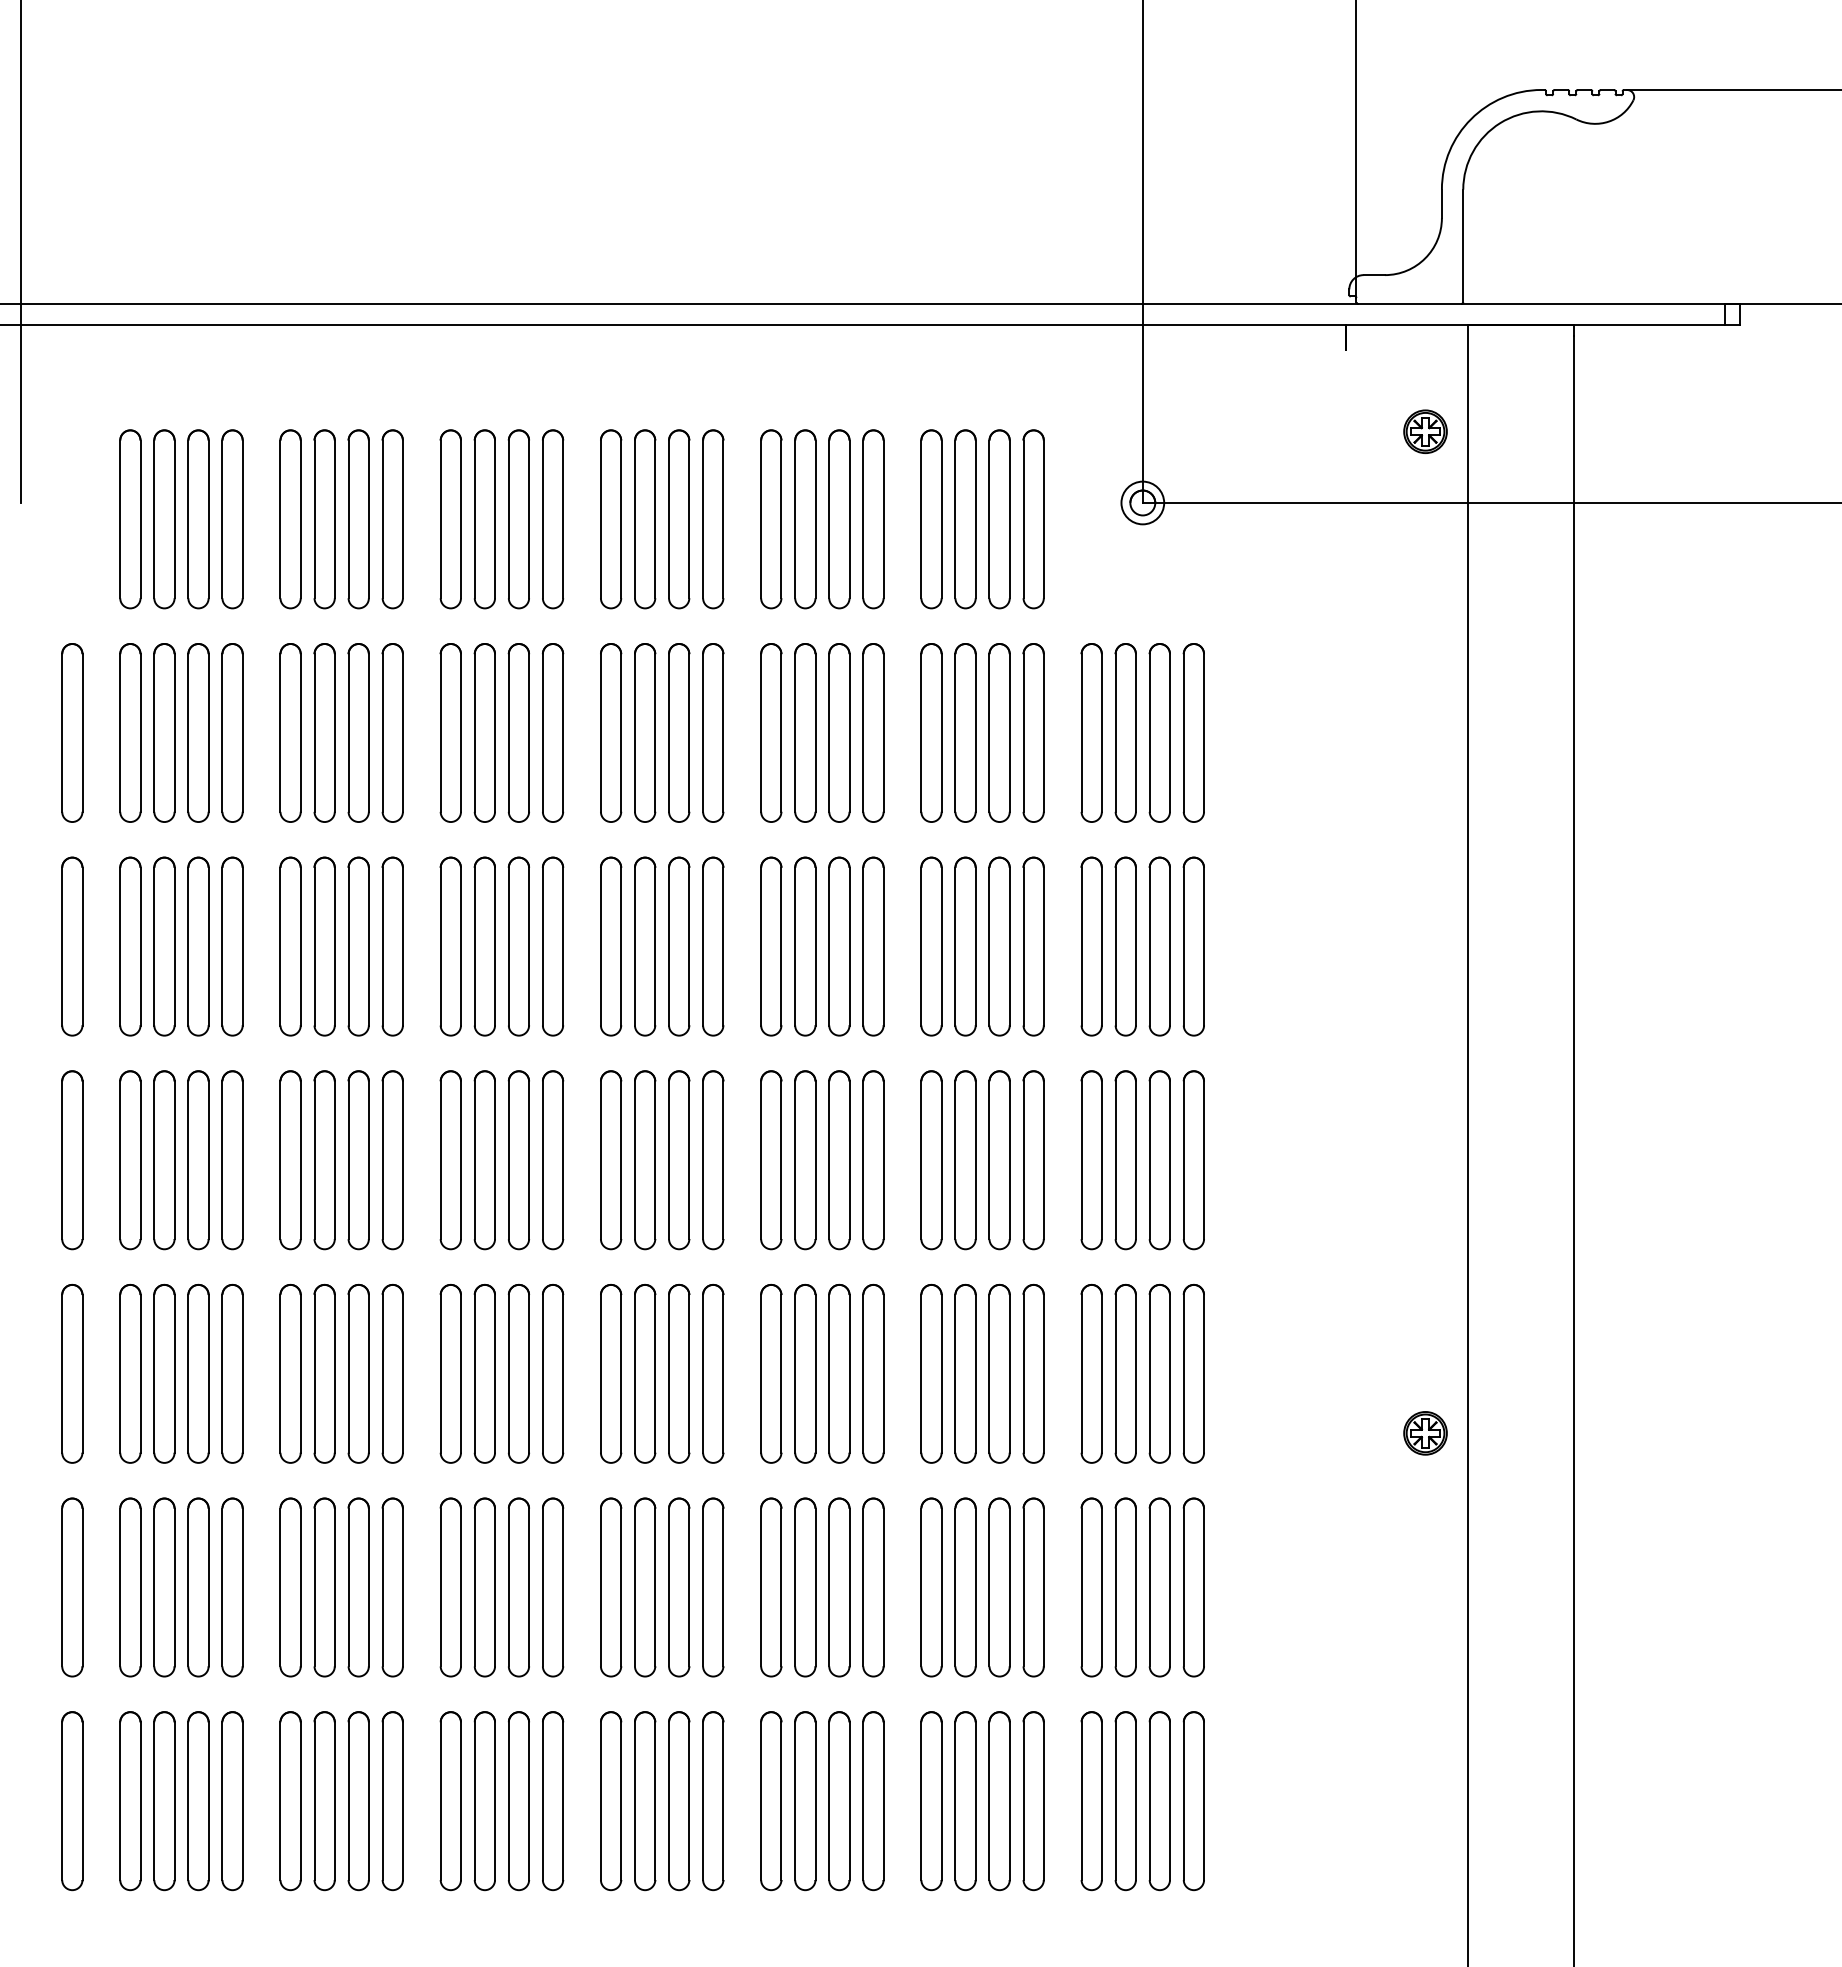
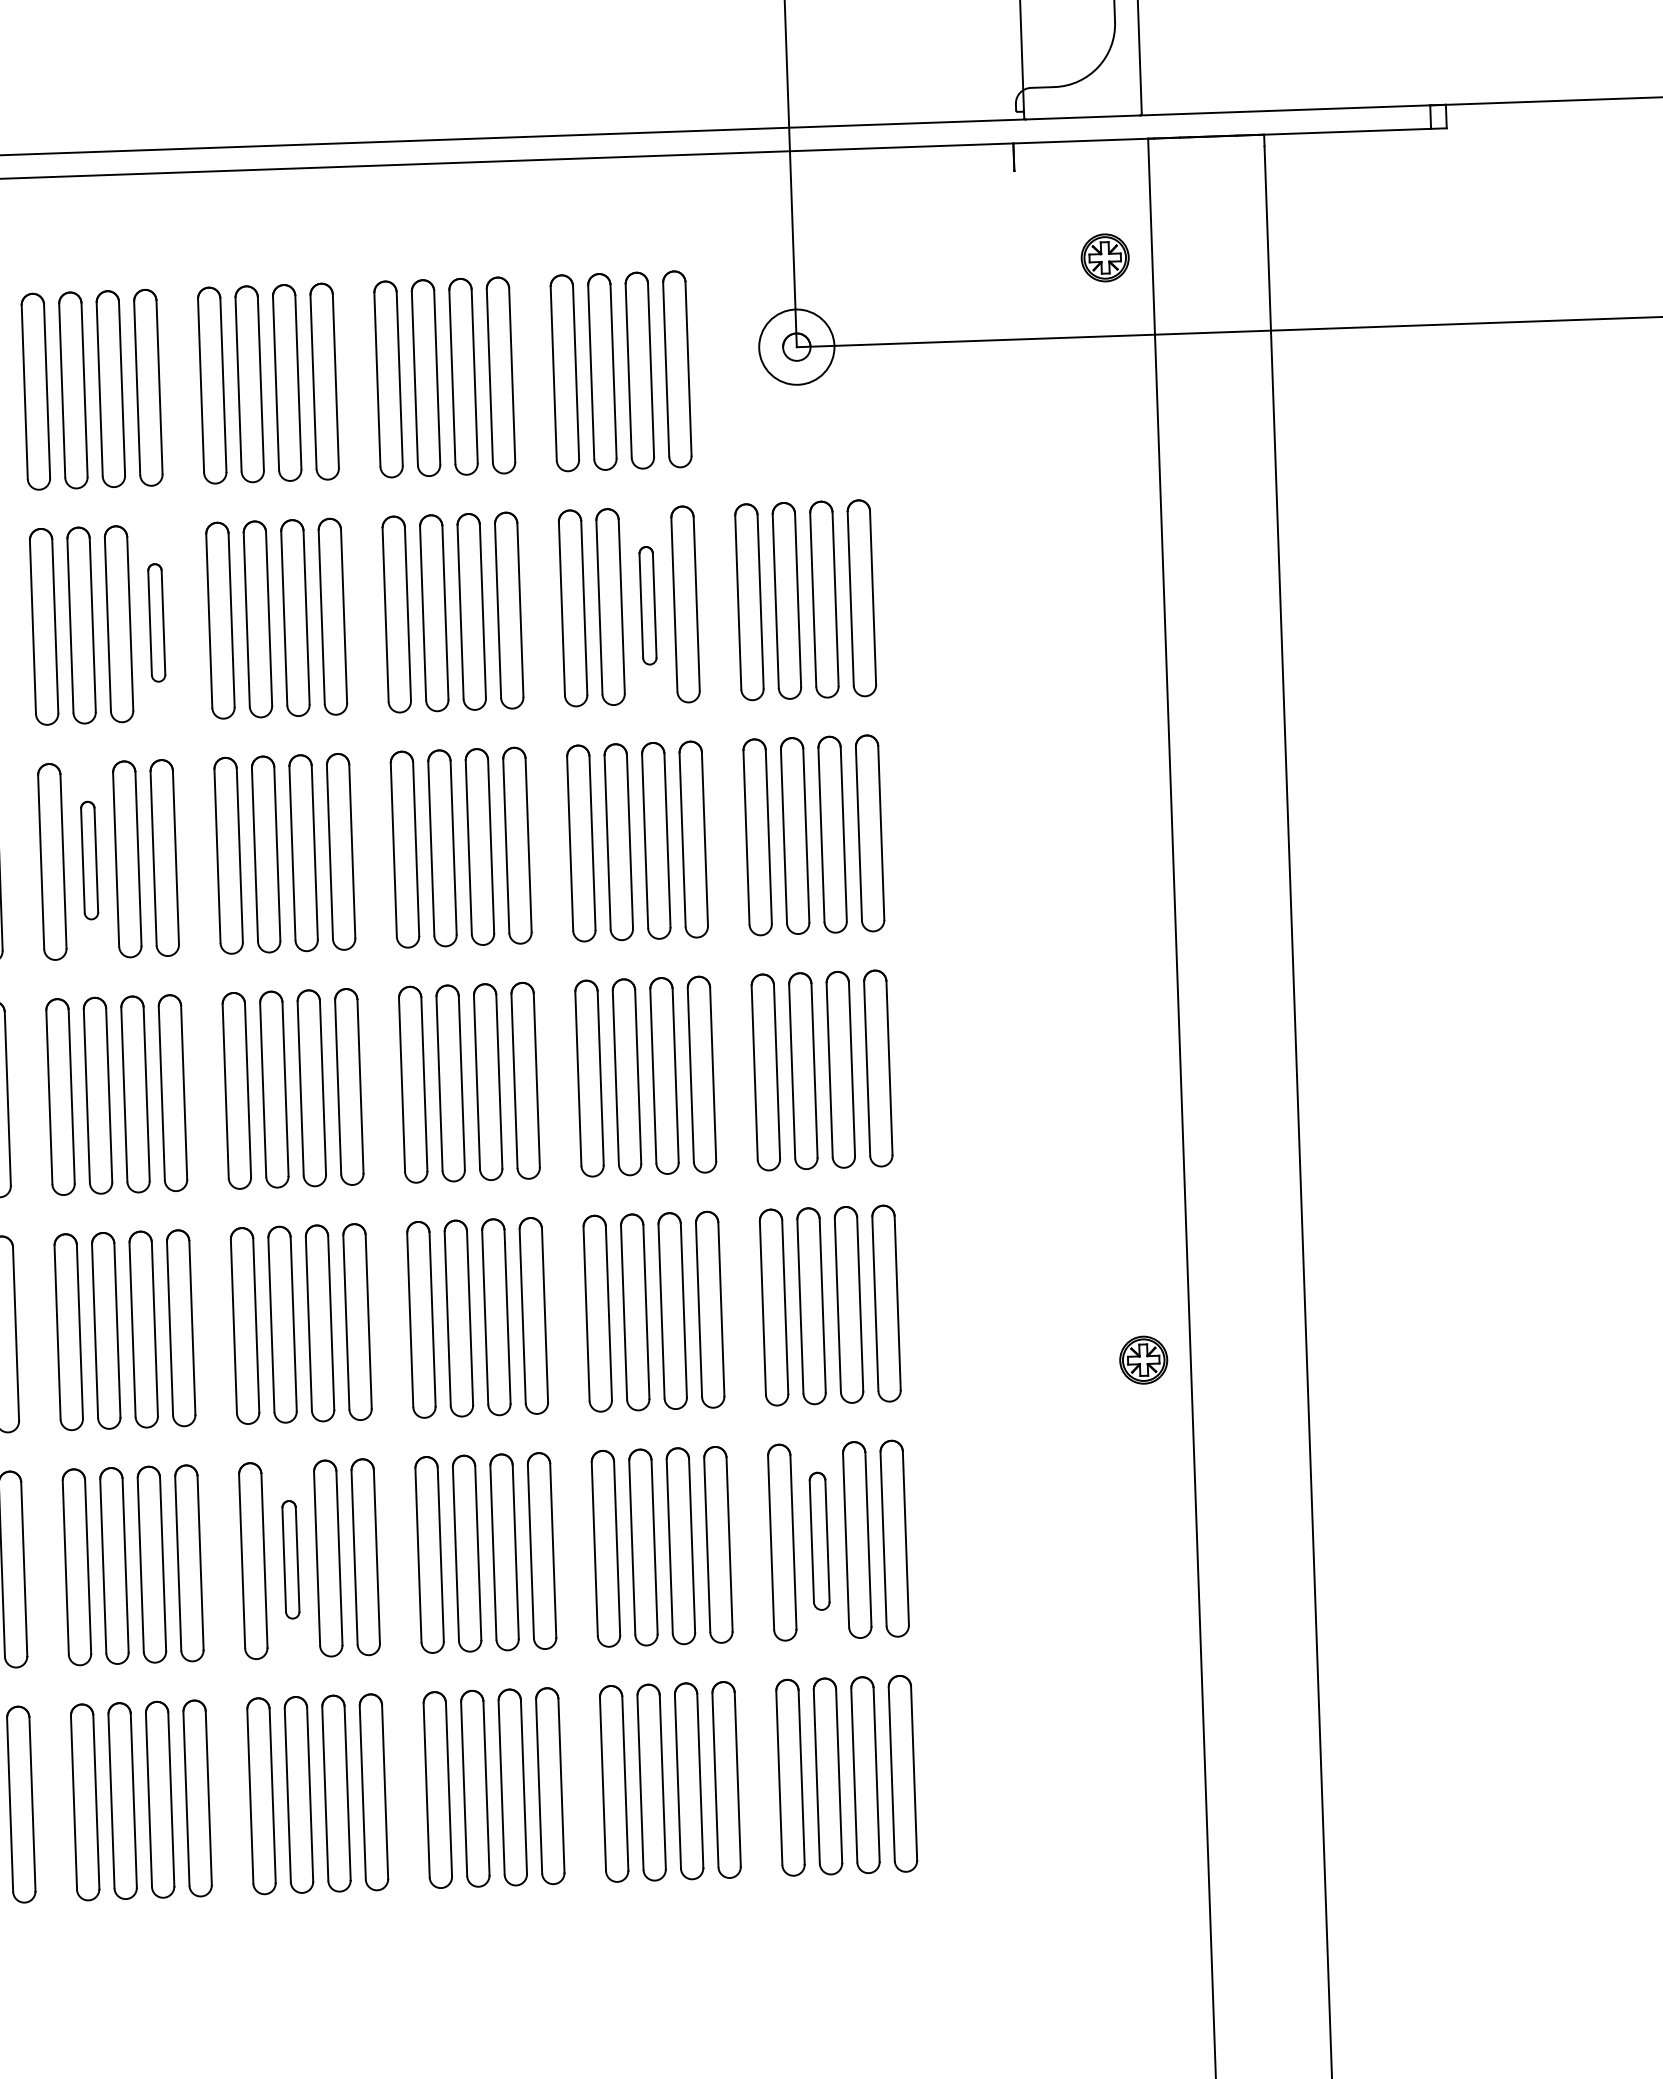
circle: (1142, 502) -> (796, 346), size x1.6
part: (553, 732) -> (157, 622), size x0.6
part: (999, 732) -> (647, 605), size x0.6
part: (484, 946) -> (89, 860), size x0.6
part: (645, 1587) -> (291, 1559), size x0.6
part: (1125, 1587) -> (819, 1541), size x0.7

